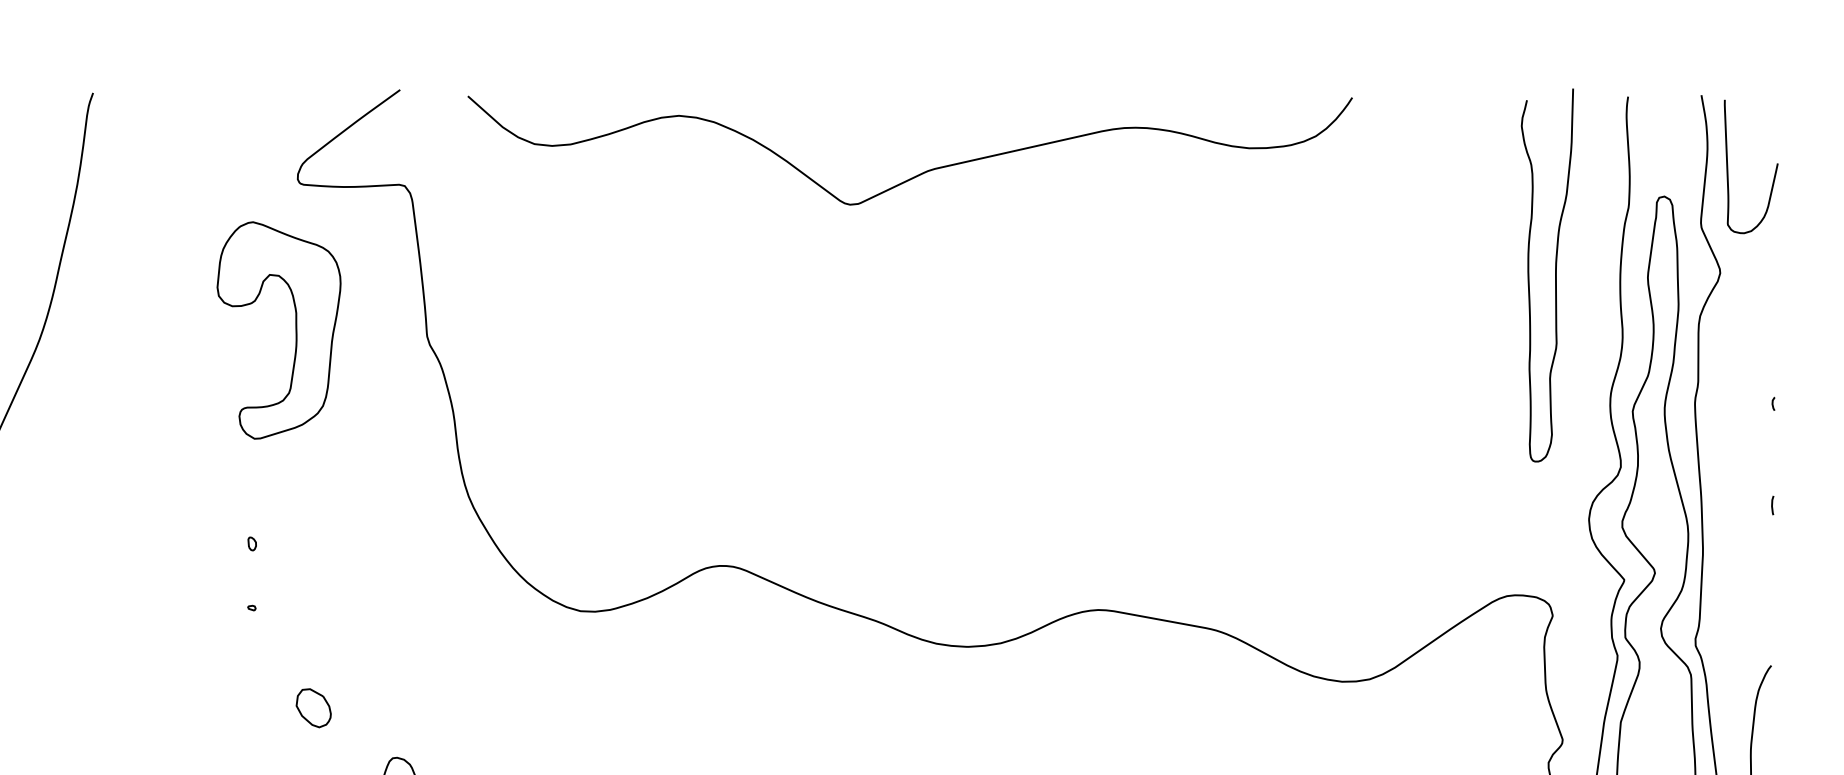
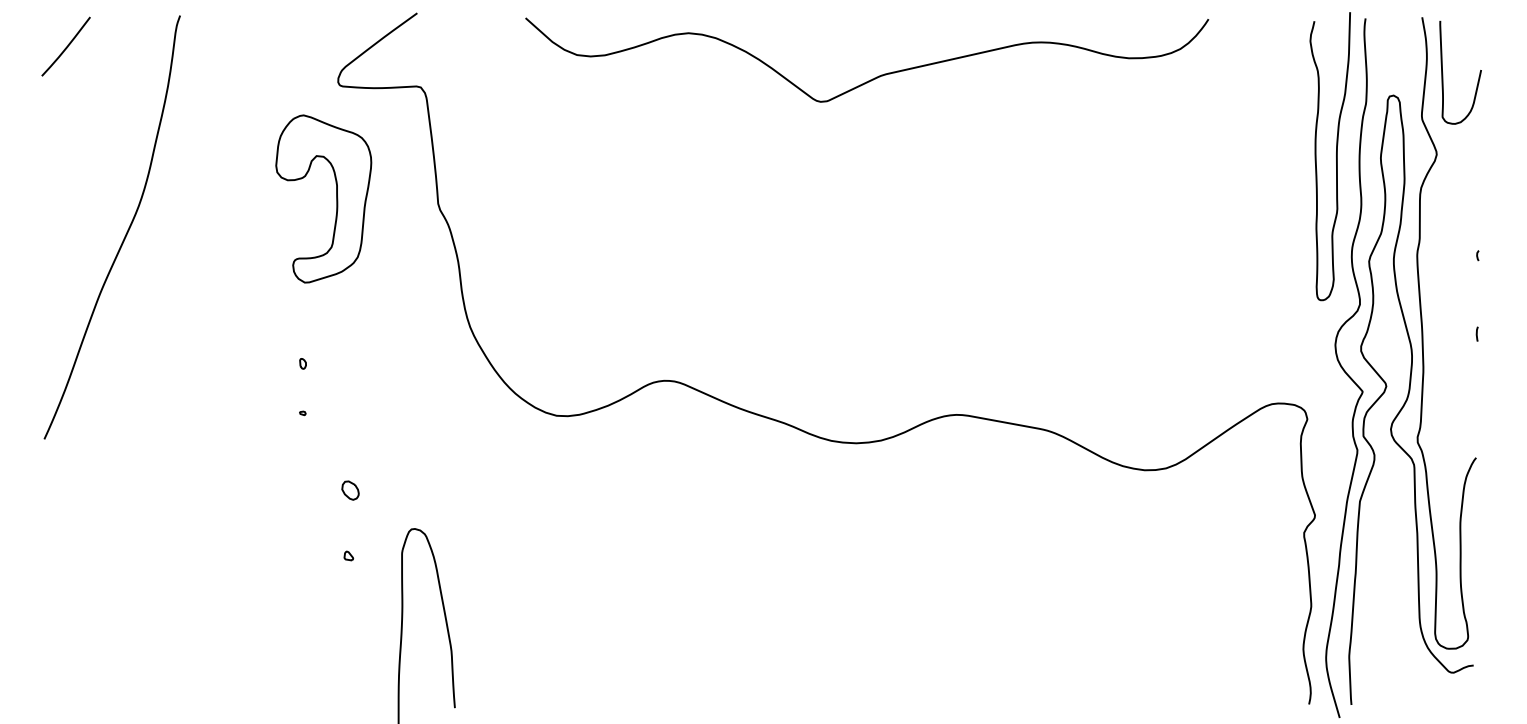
curve: (922, 171) -> (876, 76), moved
curve: (1555, 275) -> (1336, 156), moved
part: (313, 707) -> (350, 490), size x0.62

